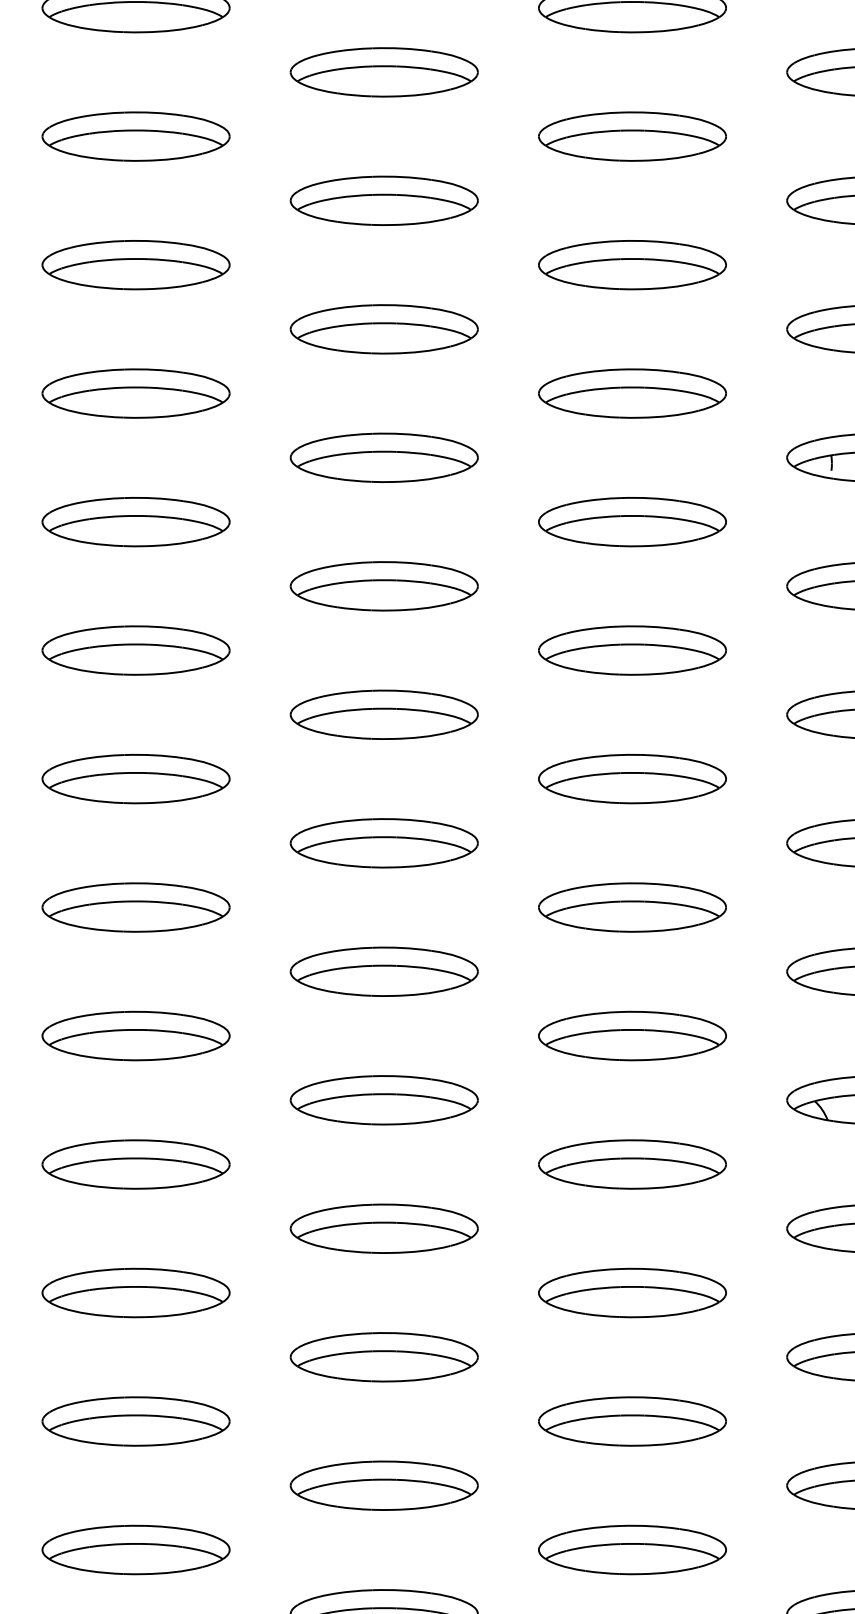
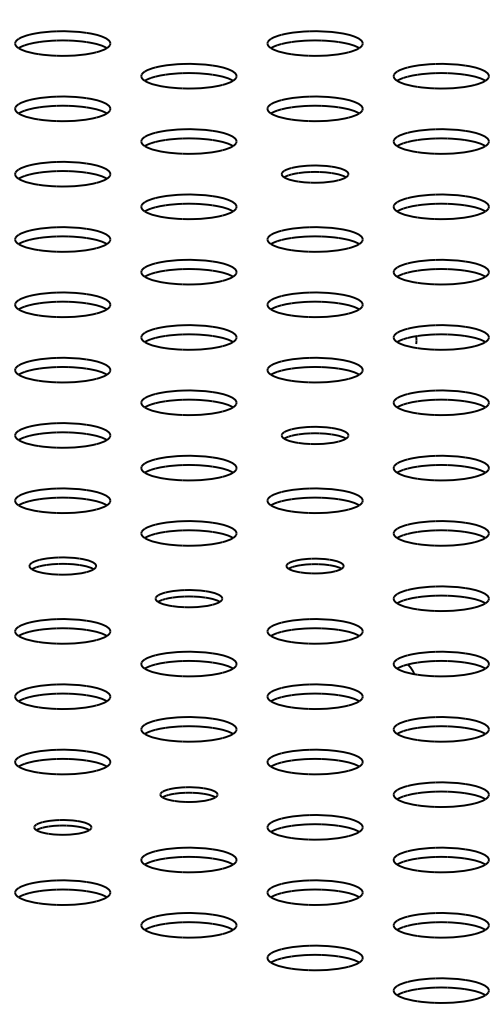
part: (631, 135) -> (314, 173), size x0.7
part: (631, 650) -> (314, 435), size x0.7
part: (135, 906) -> (62, 565), size x0.7
part: (631, 906) -> (314, 565), size x0.6
part: (383, 971) -> (188, 598), size x0.7
part: (383, 1356) -> (188, 794), size x0.6
part: (135, 1421) -> (62, 827), size x0.6

